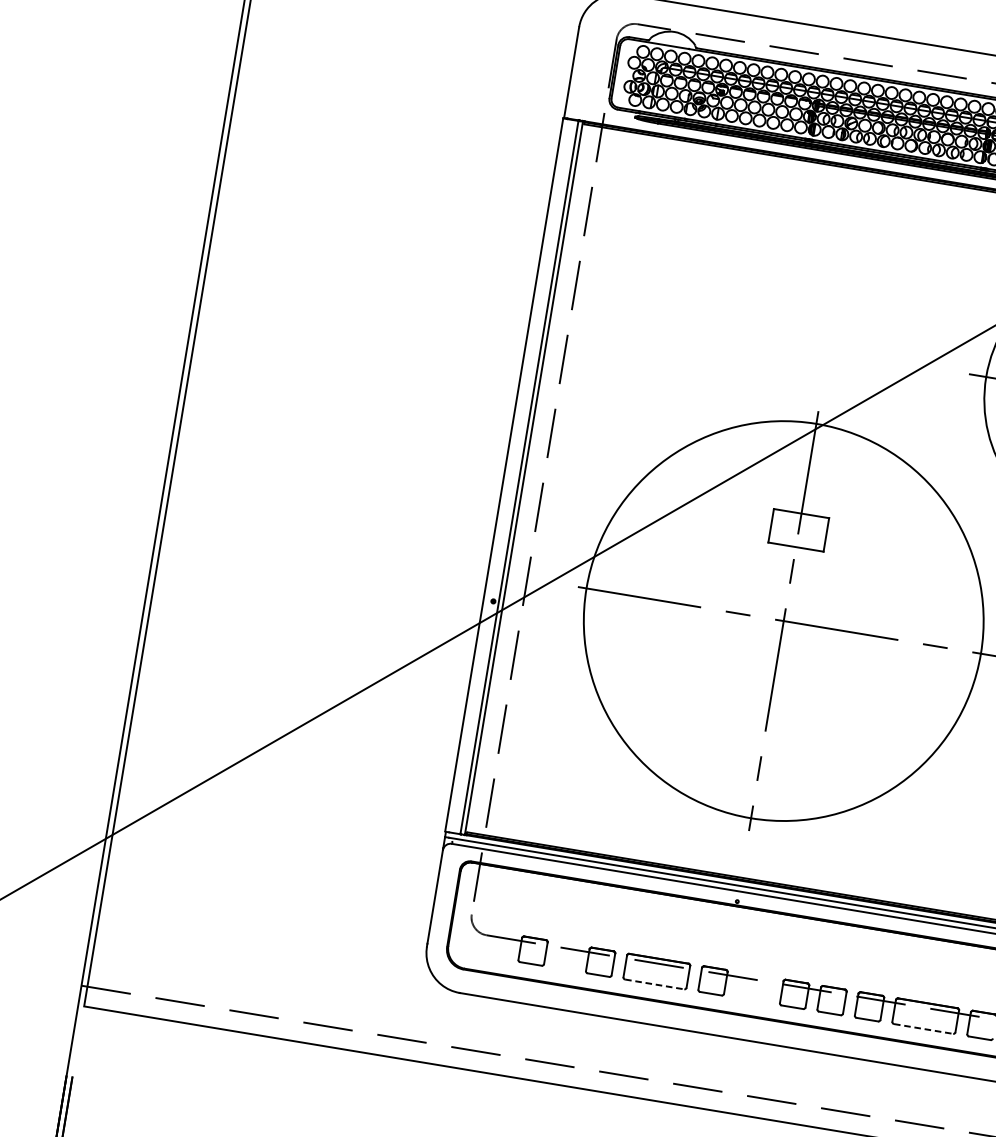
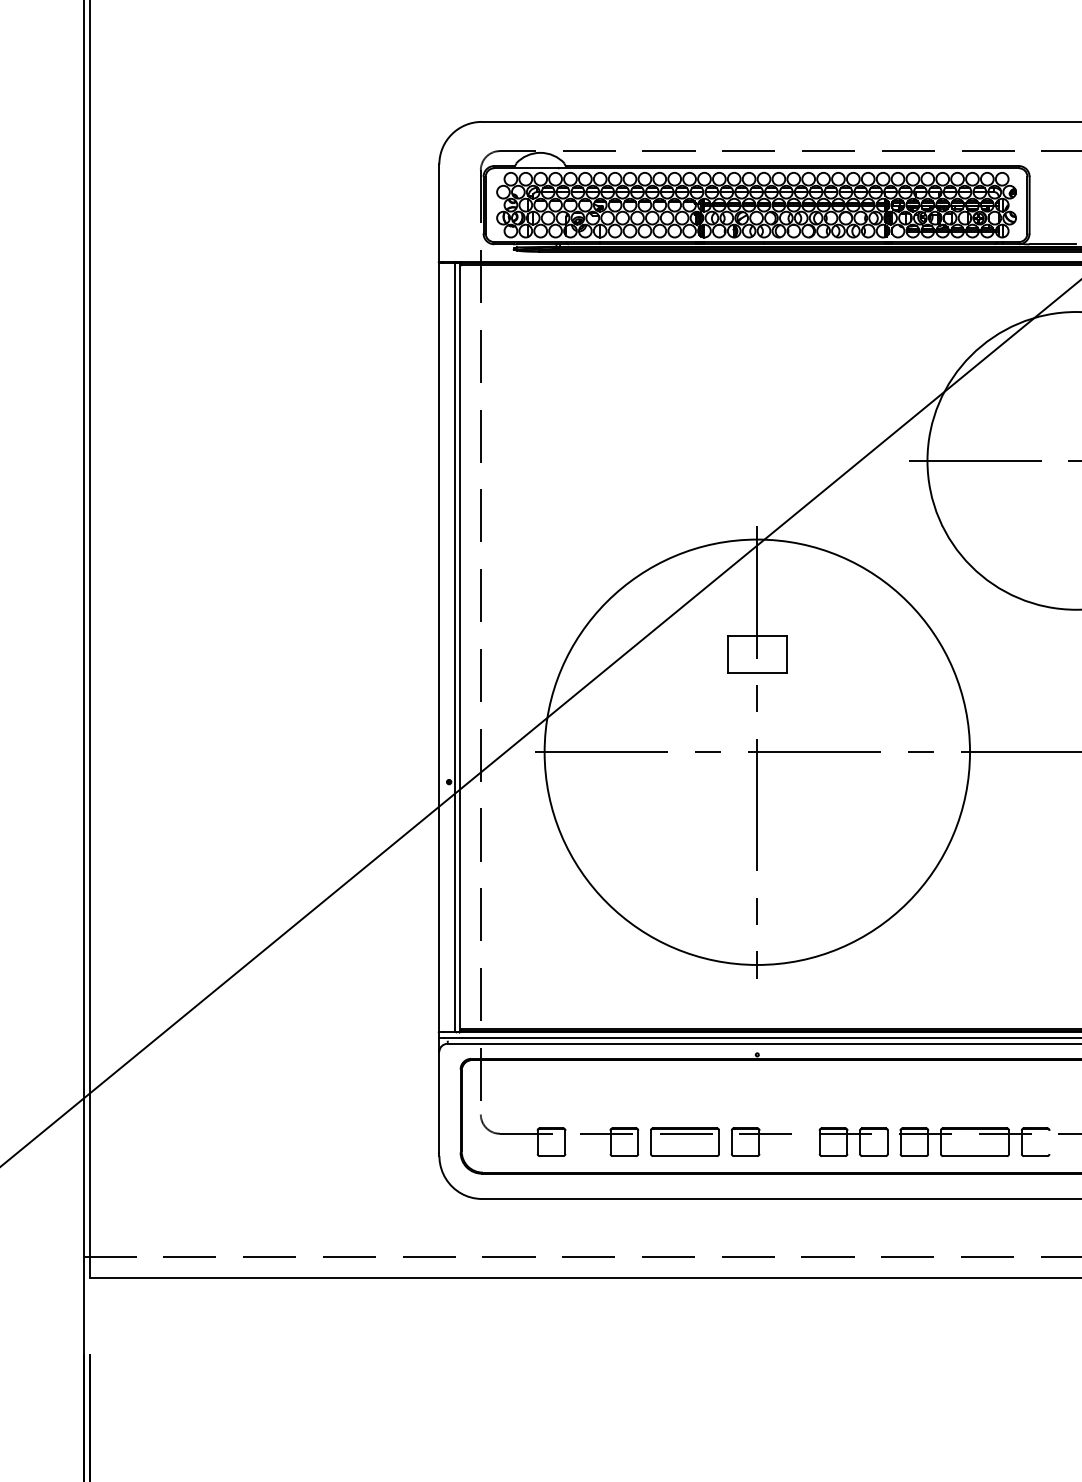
line: (655, 984) -> (685, 1156), dashed -> solid
line: (923, 1029) -> (975, 1156), dashed -> solid

